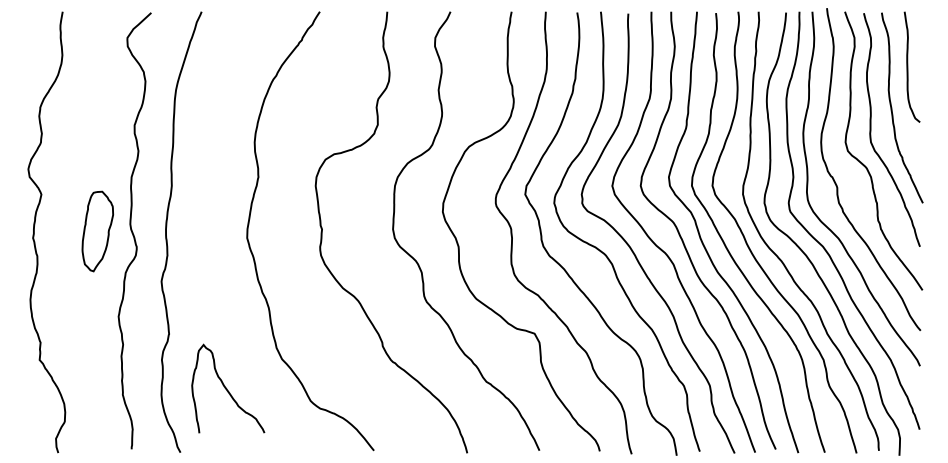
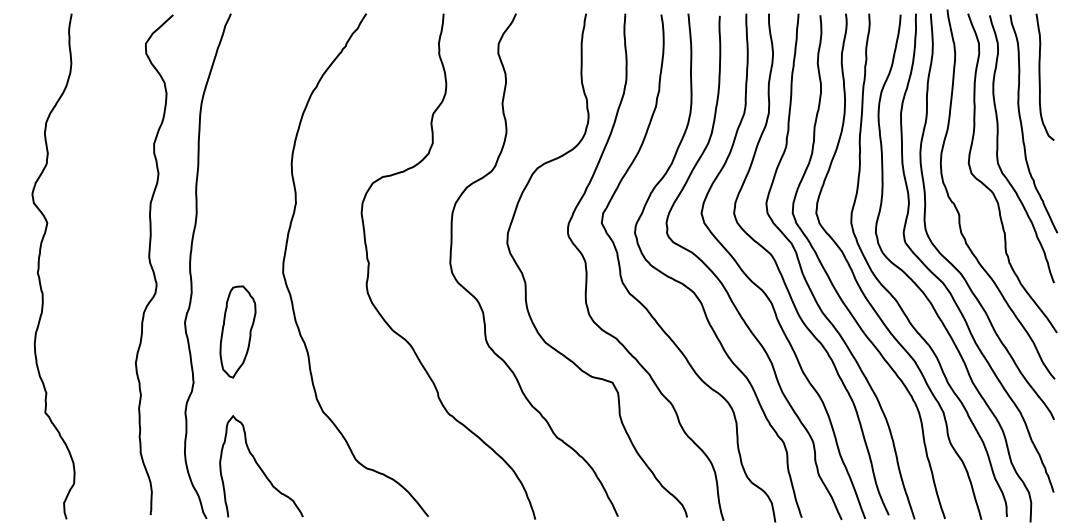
part: (97, 231) -> (237, 331), moved
curve: (227, 388) -> (260, 466), moved

